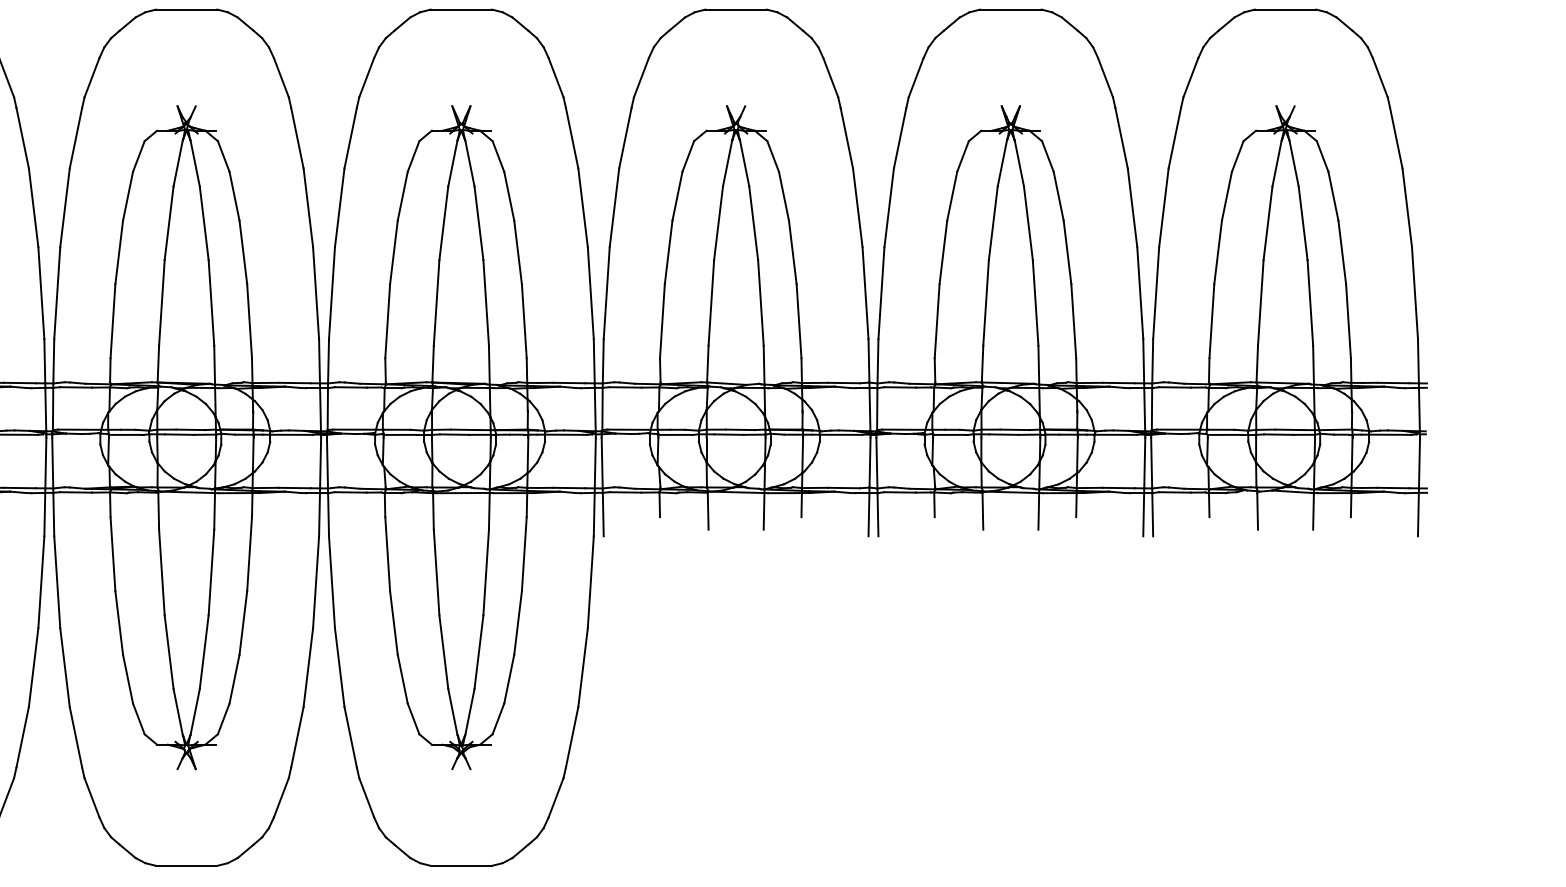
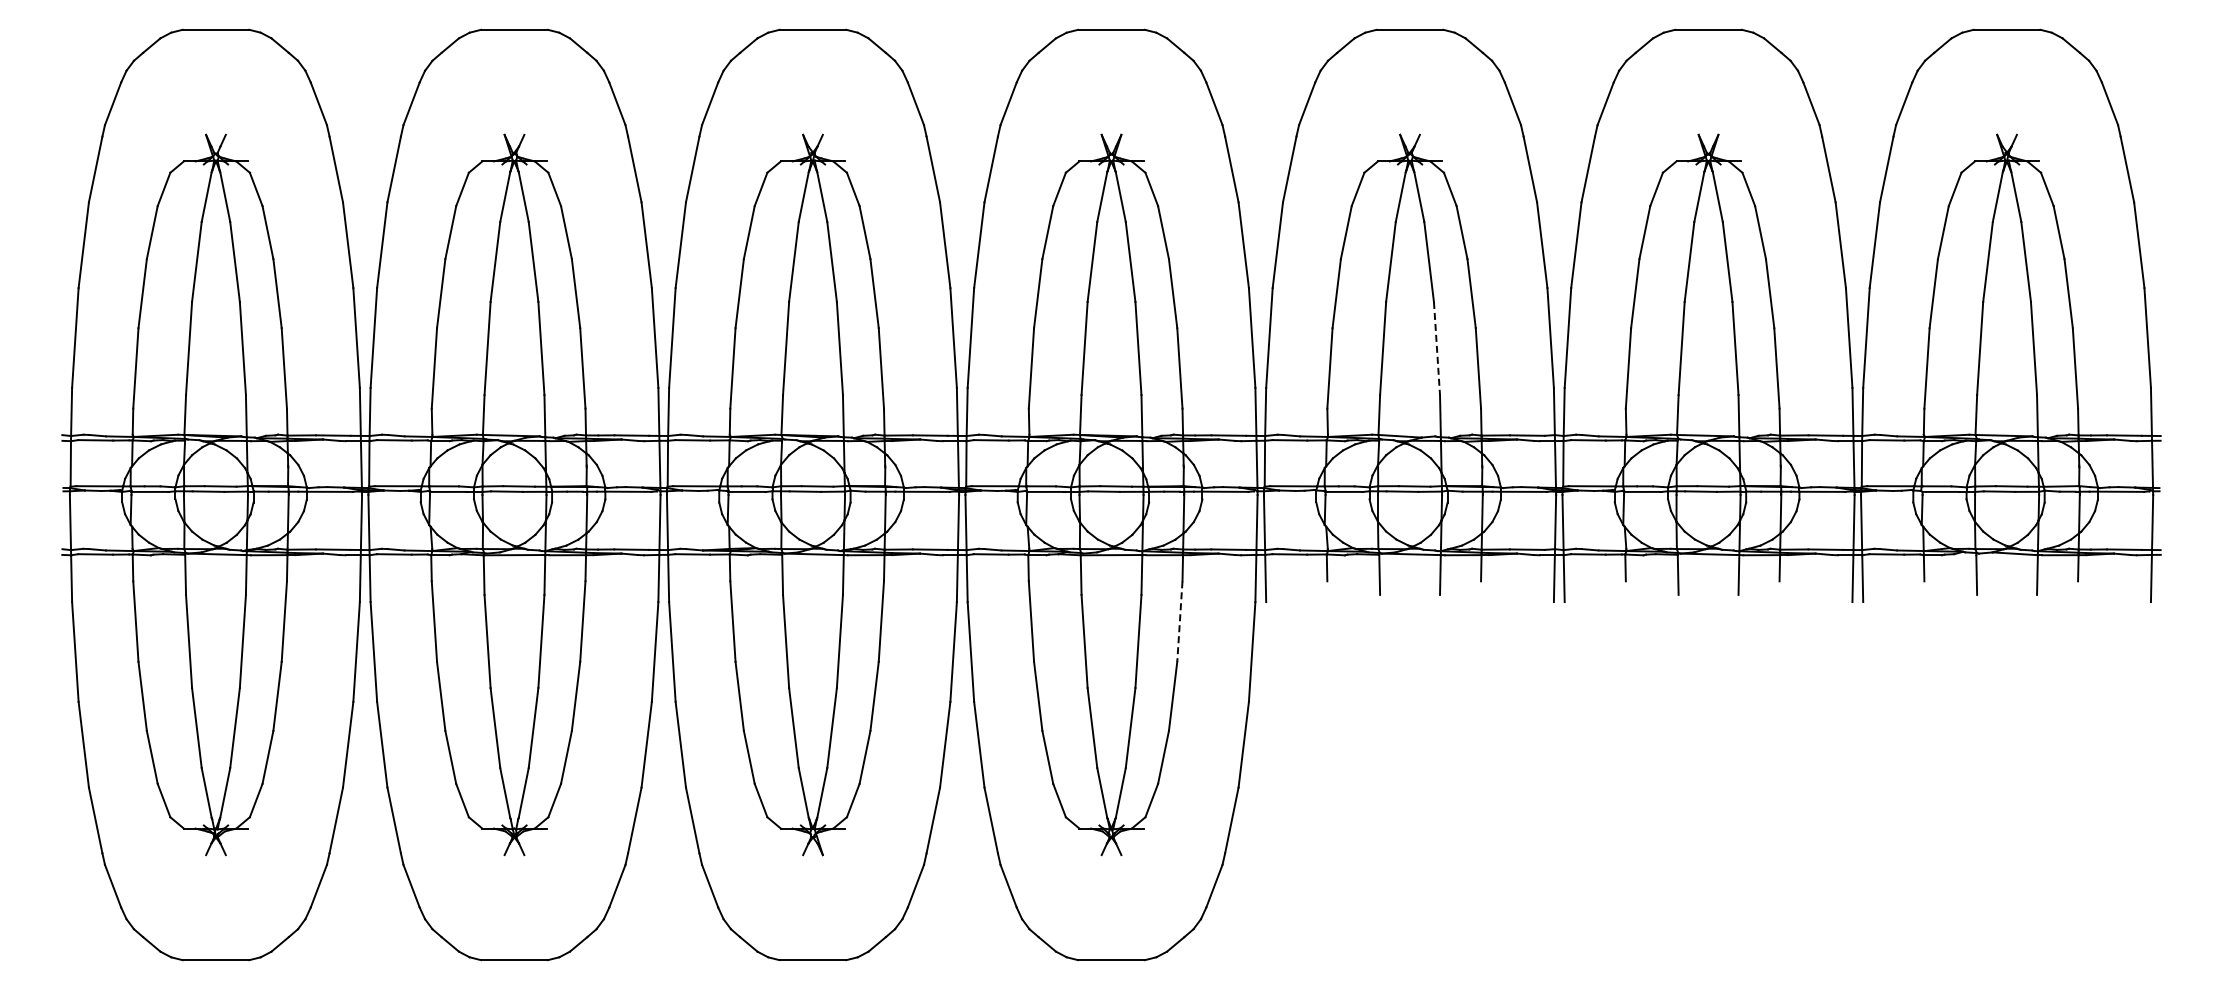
line: (760, 302) -> (1436, 348), solid -> dashed
line: (523, 555) -> (1179, 622), solid -> dashed

